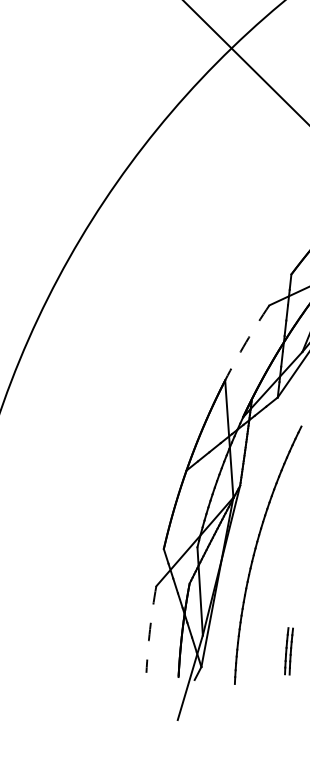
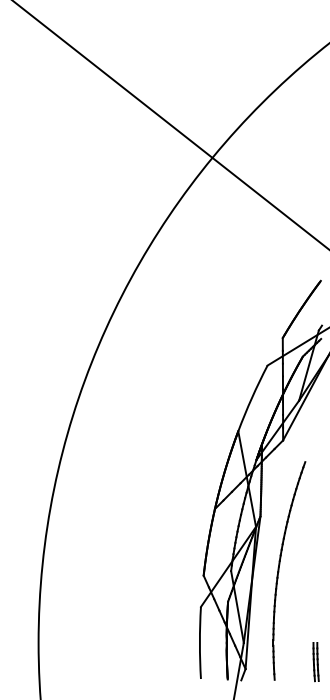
arc: (245, 342) -> (251, 398), dashed -> solid
arc: (149, 628) -> (199, 642), dashed -> solid
part: (288, 651) -> (315, 662), moved

